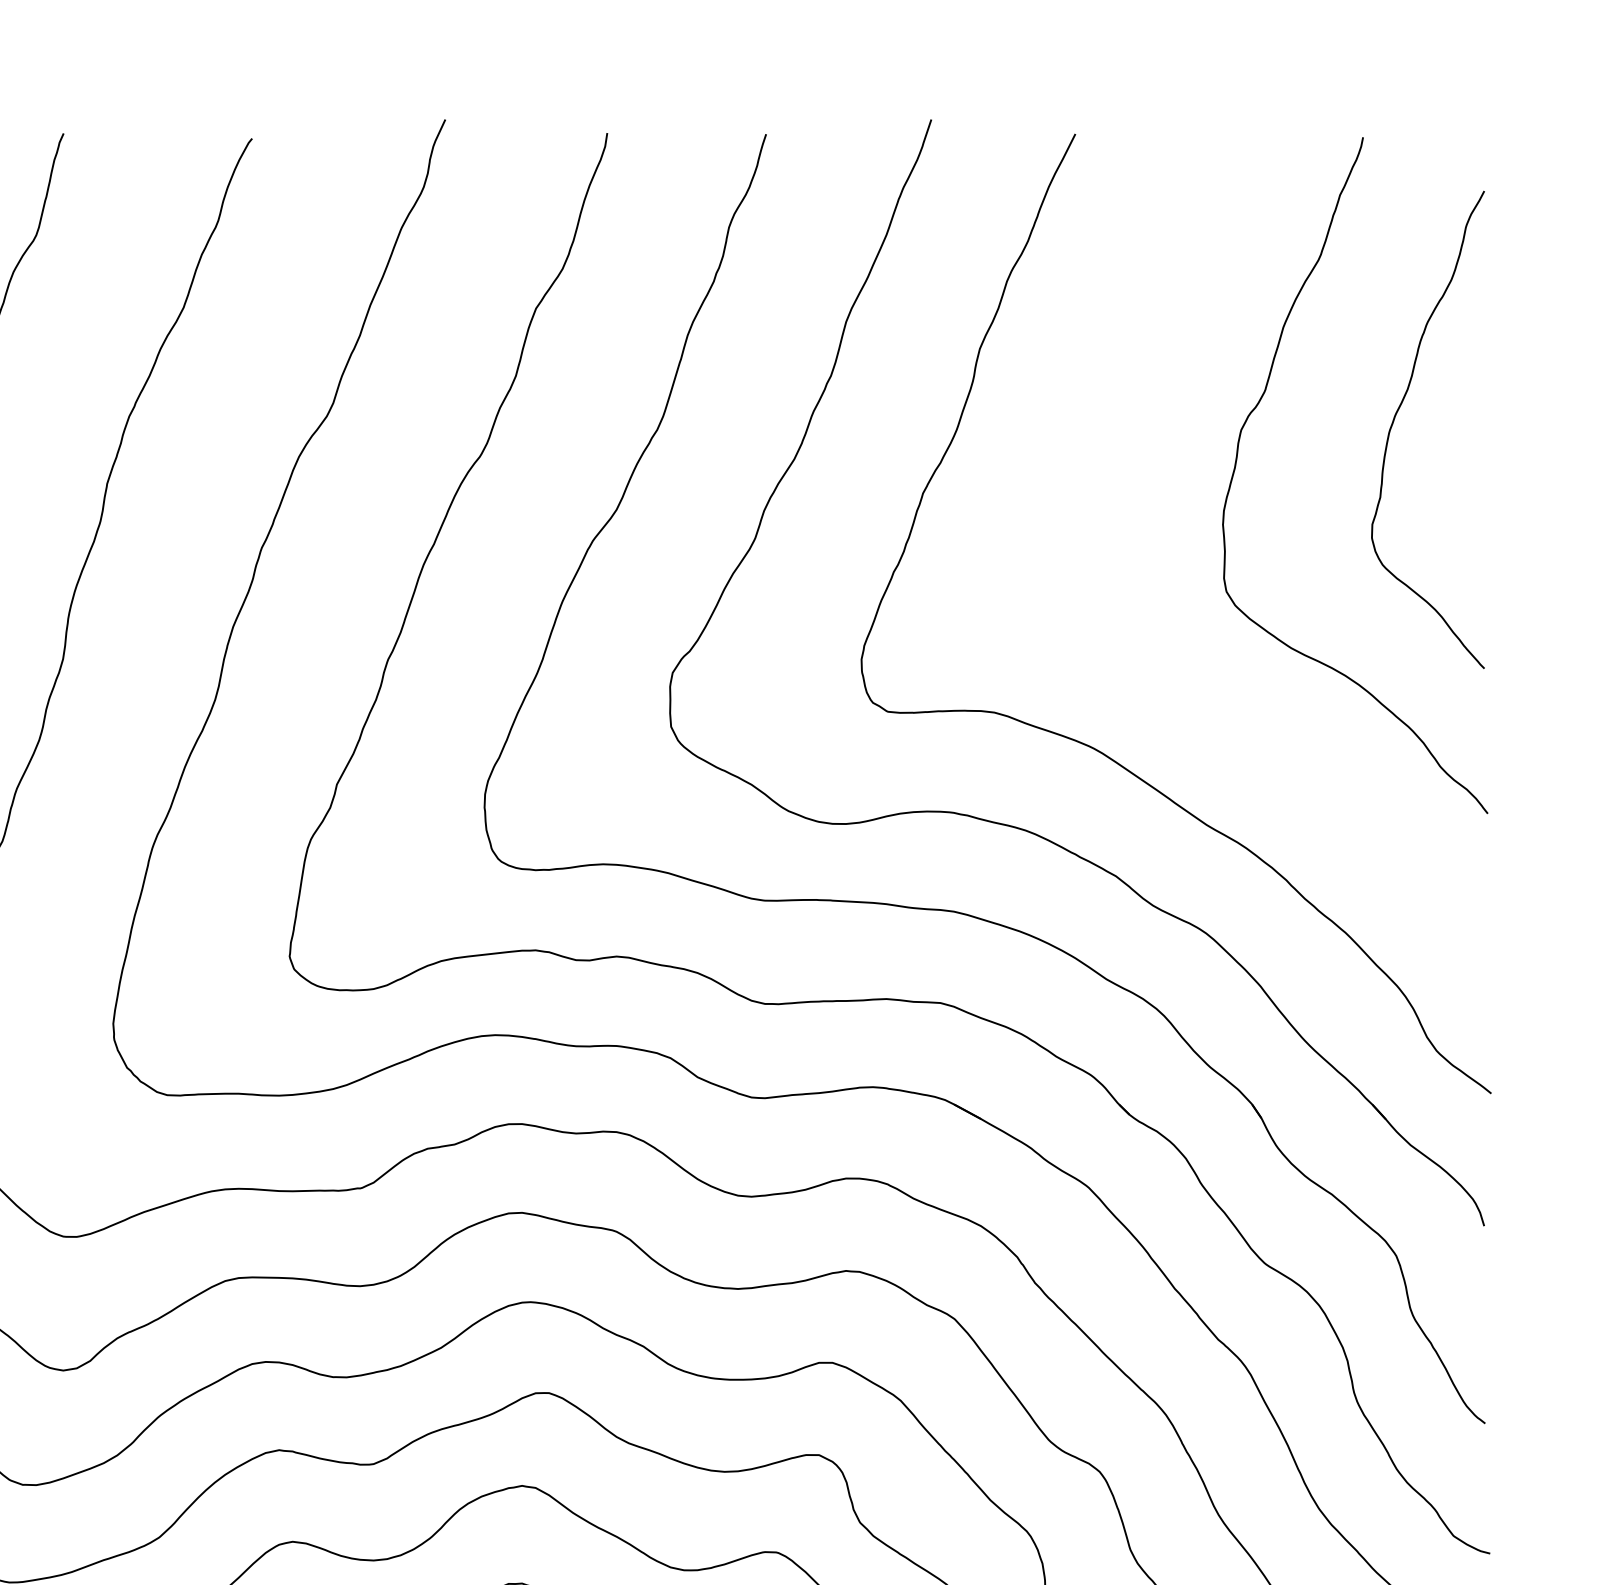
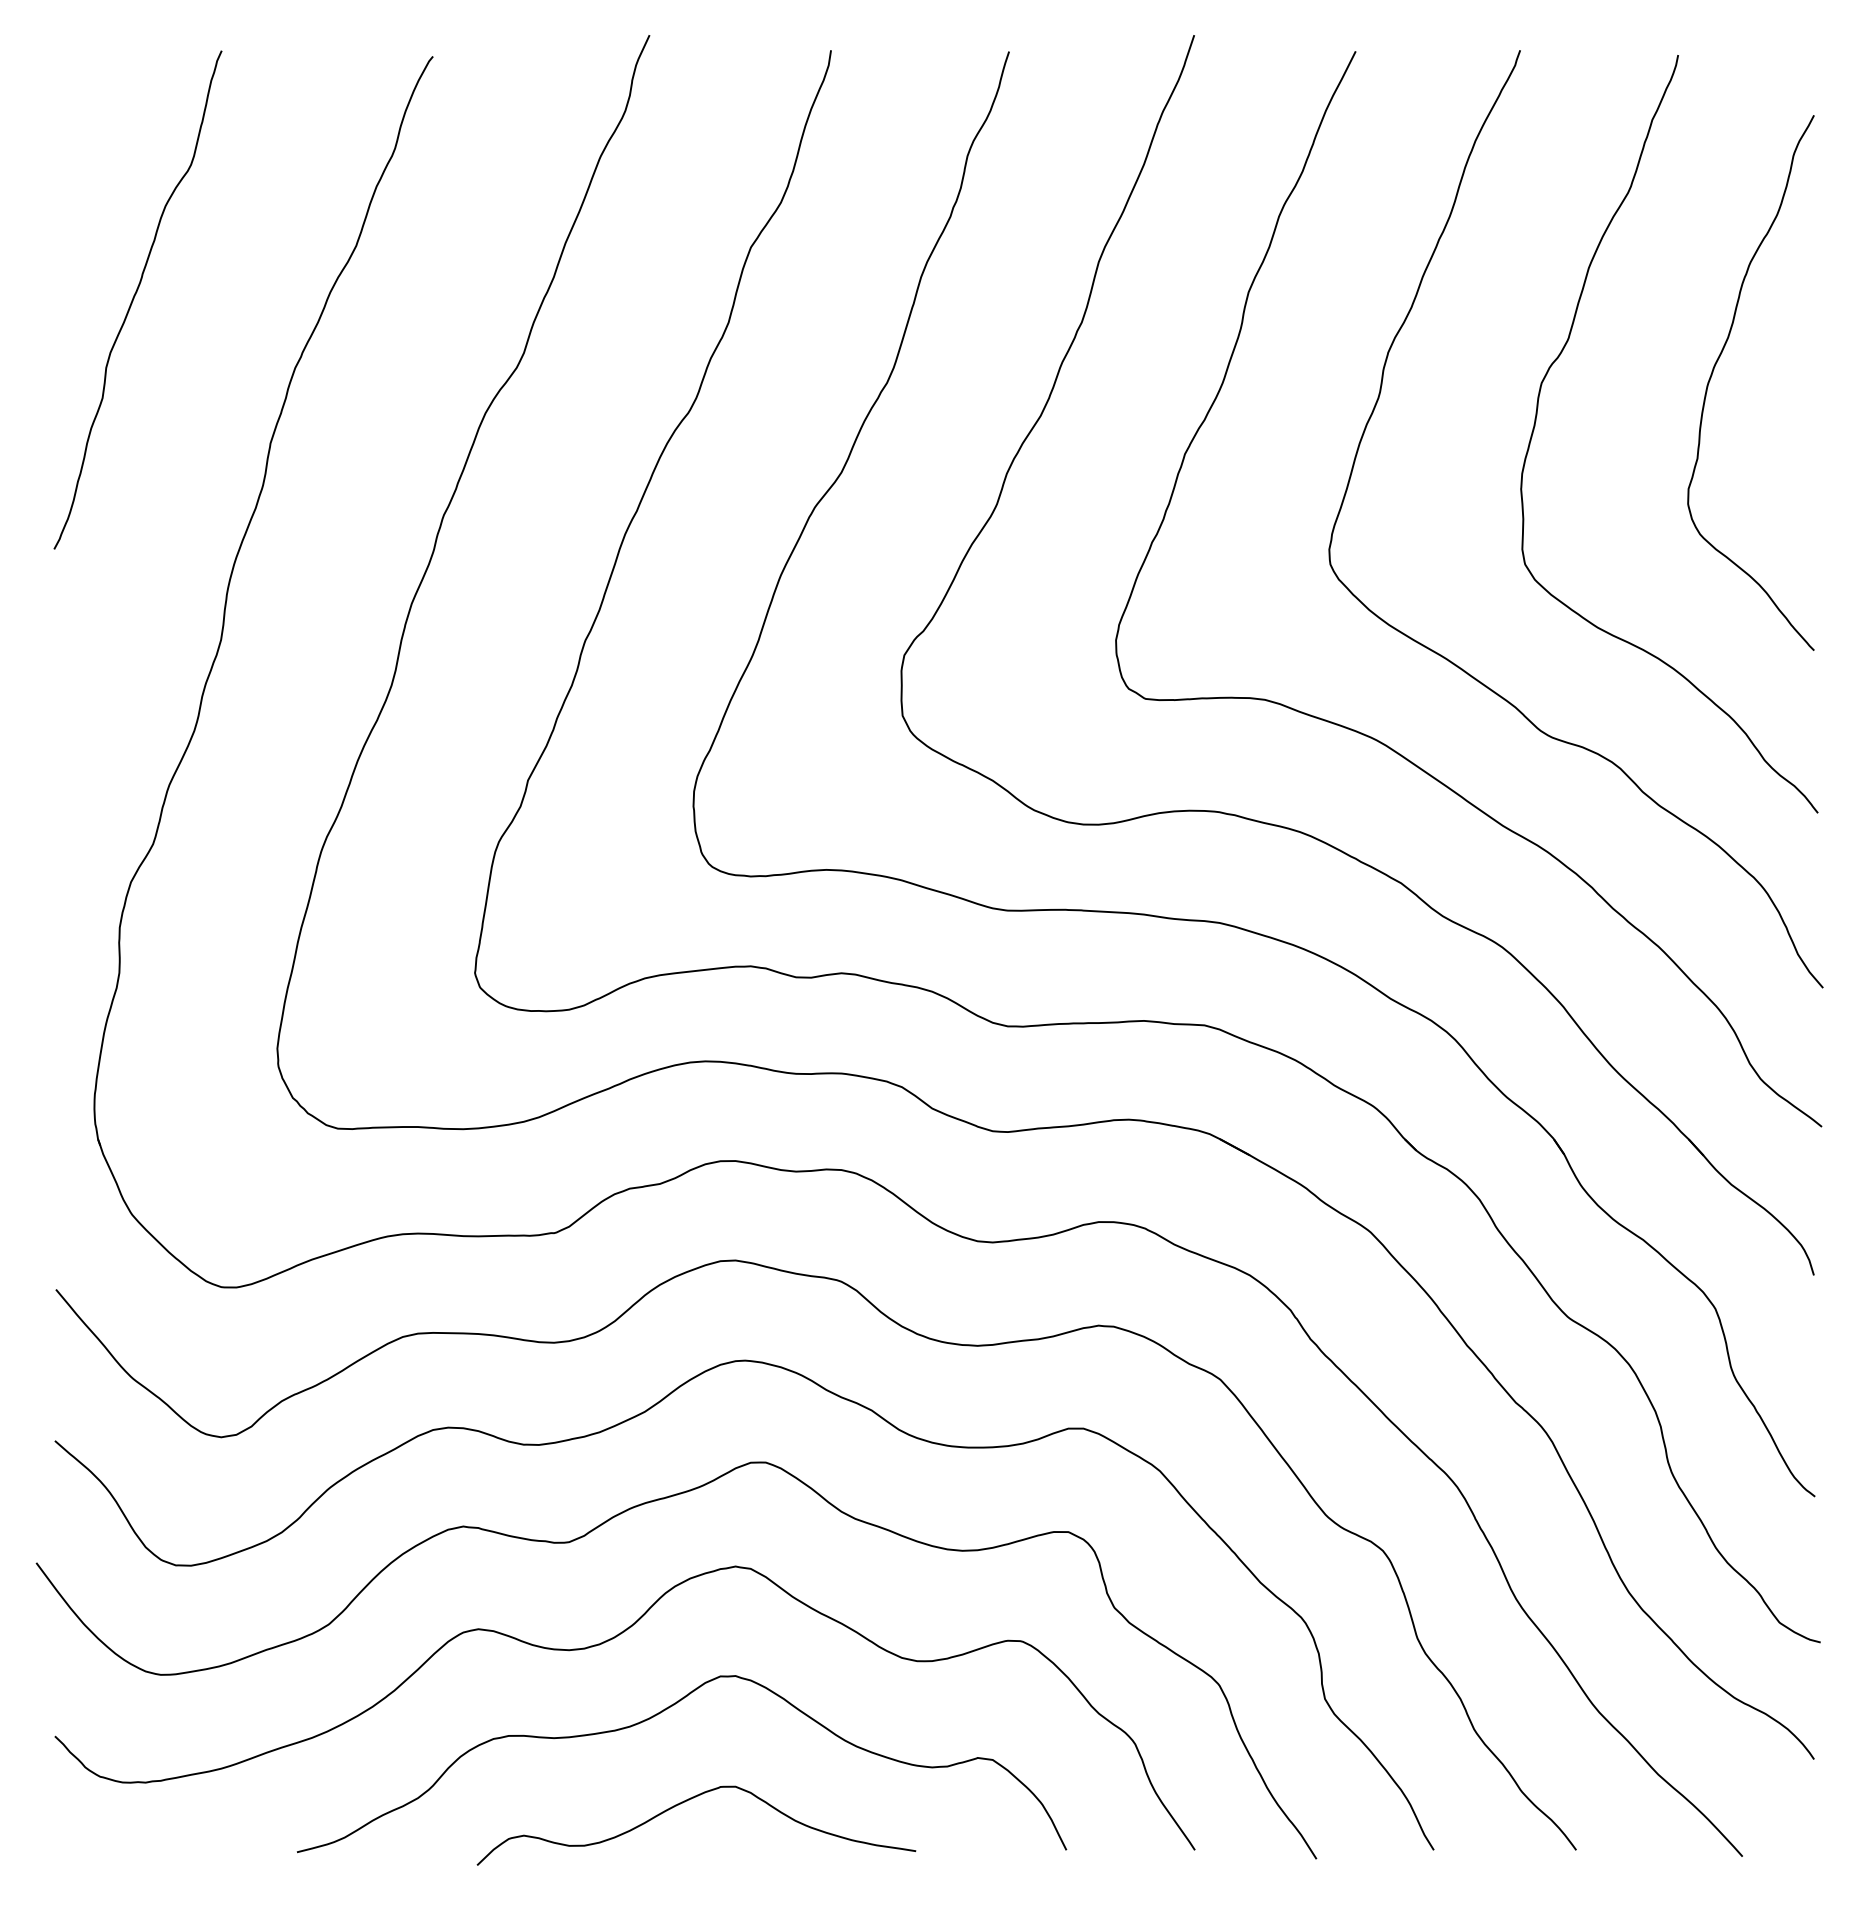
curve: (1173, 686) -> (1465, 670), added

